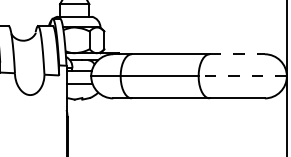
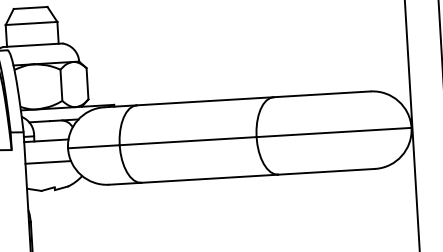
line: (237, 54) -> (322, 94), dashed -> solid
line: (242, 76) -> (333, 132), dashed -> solid

